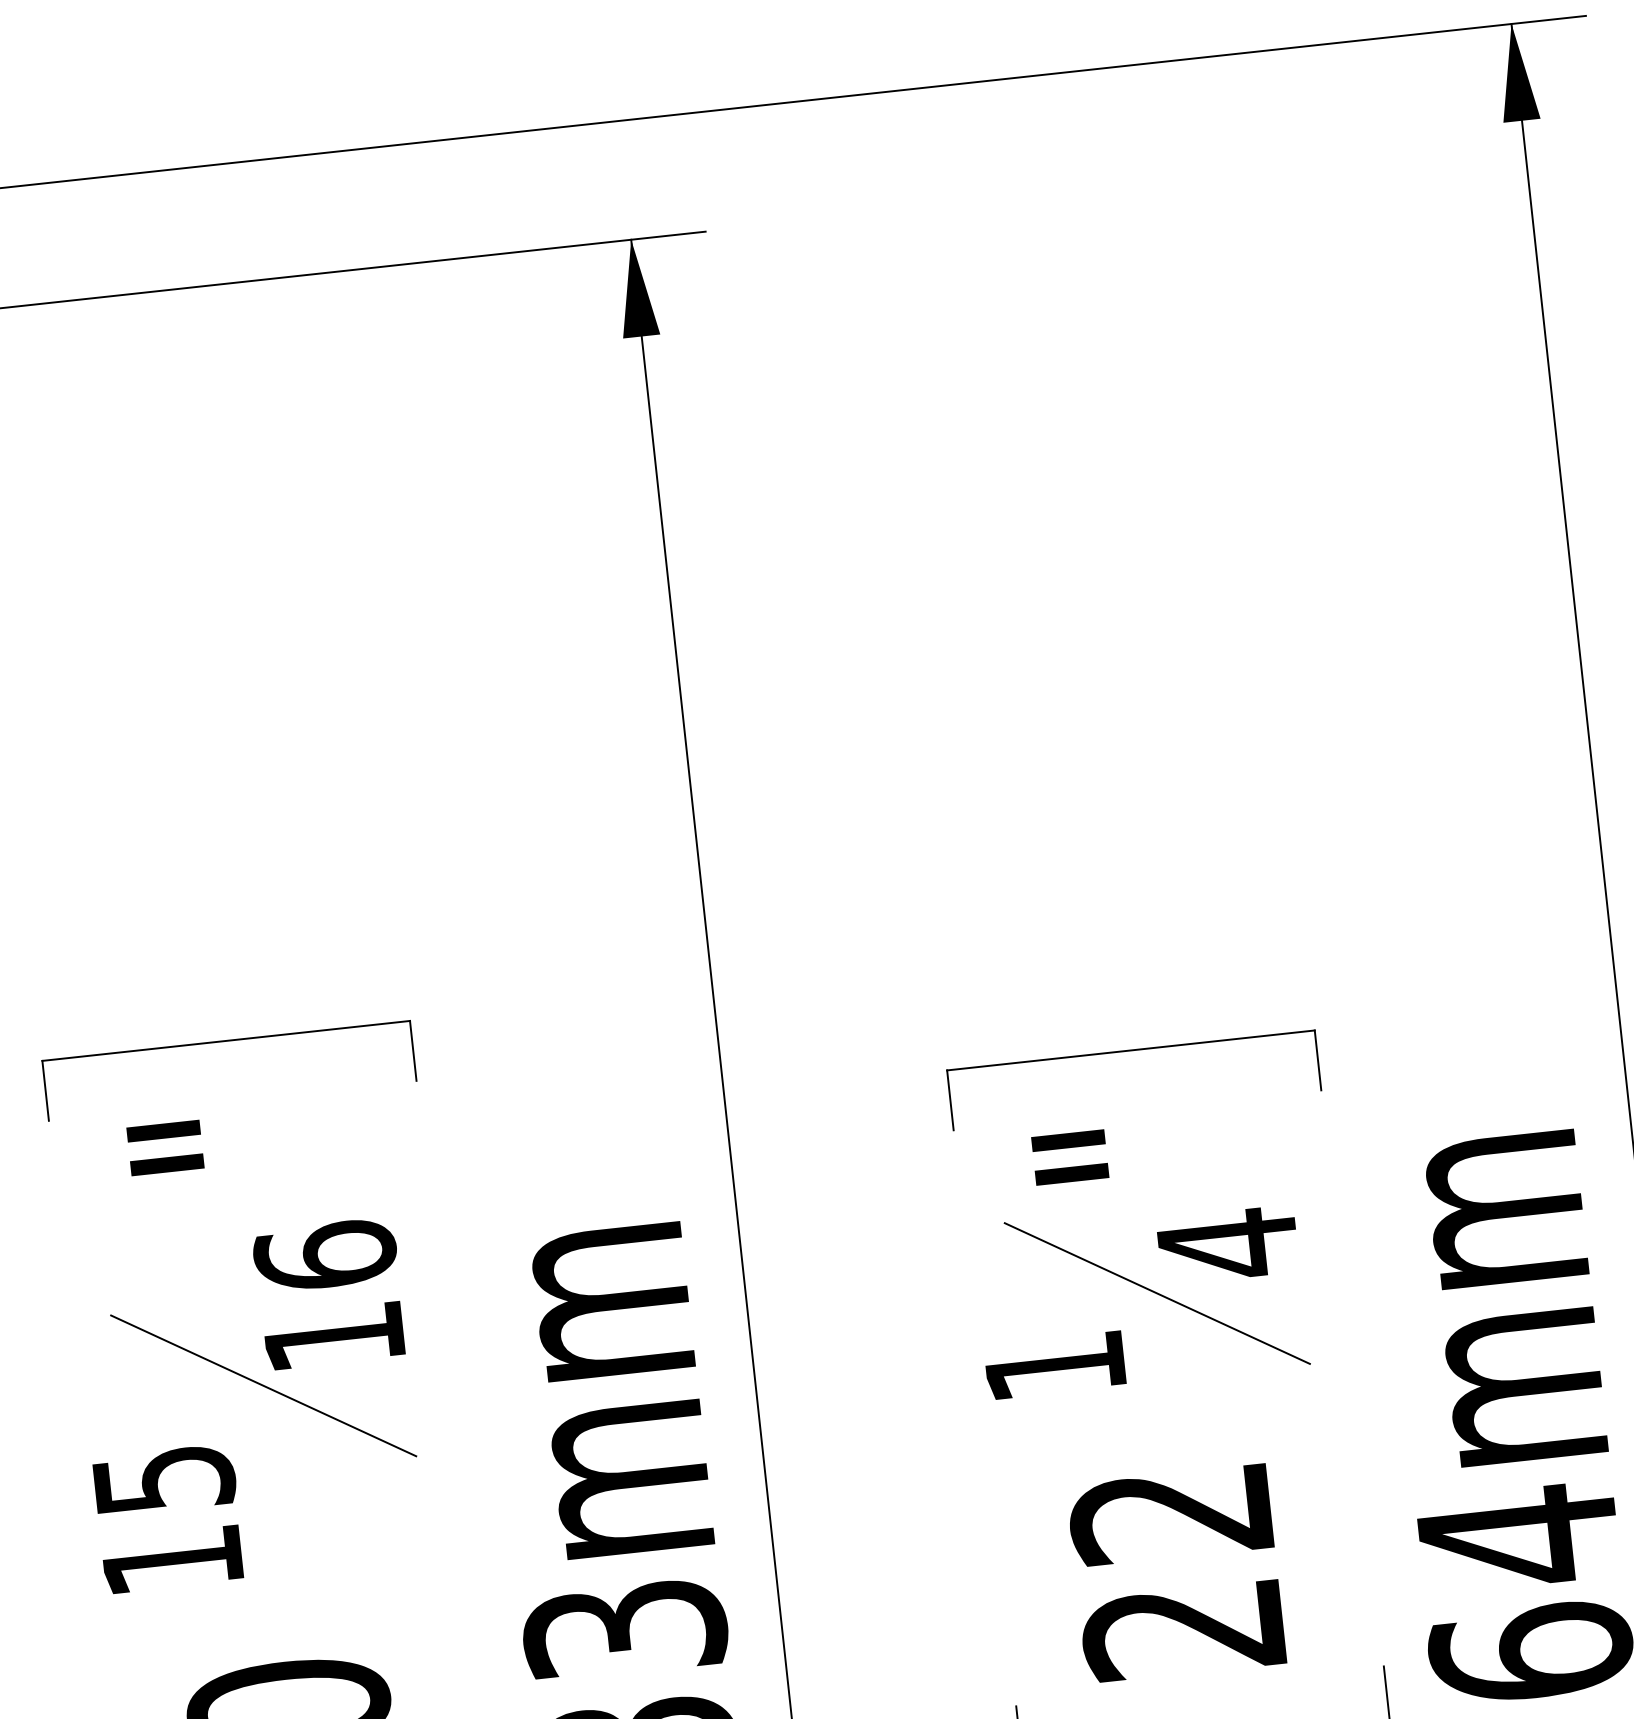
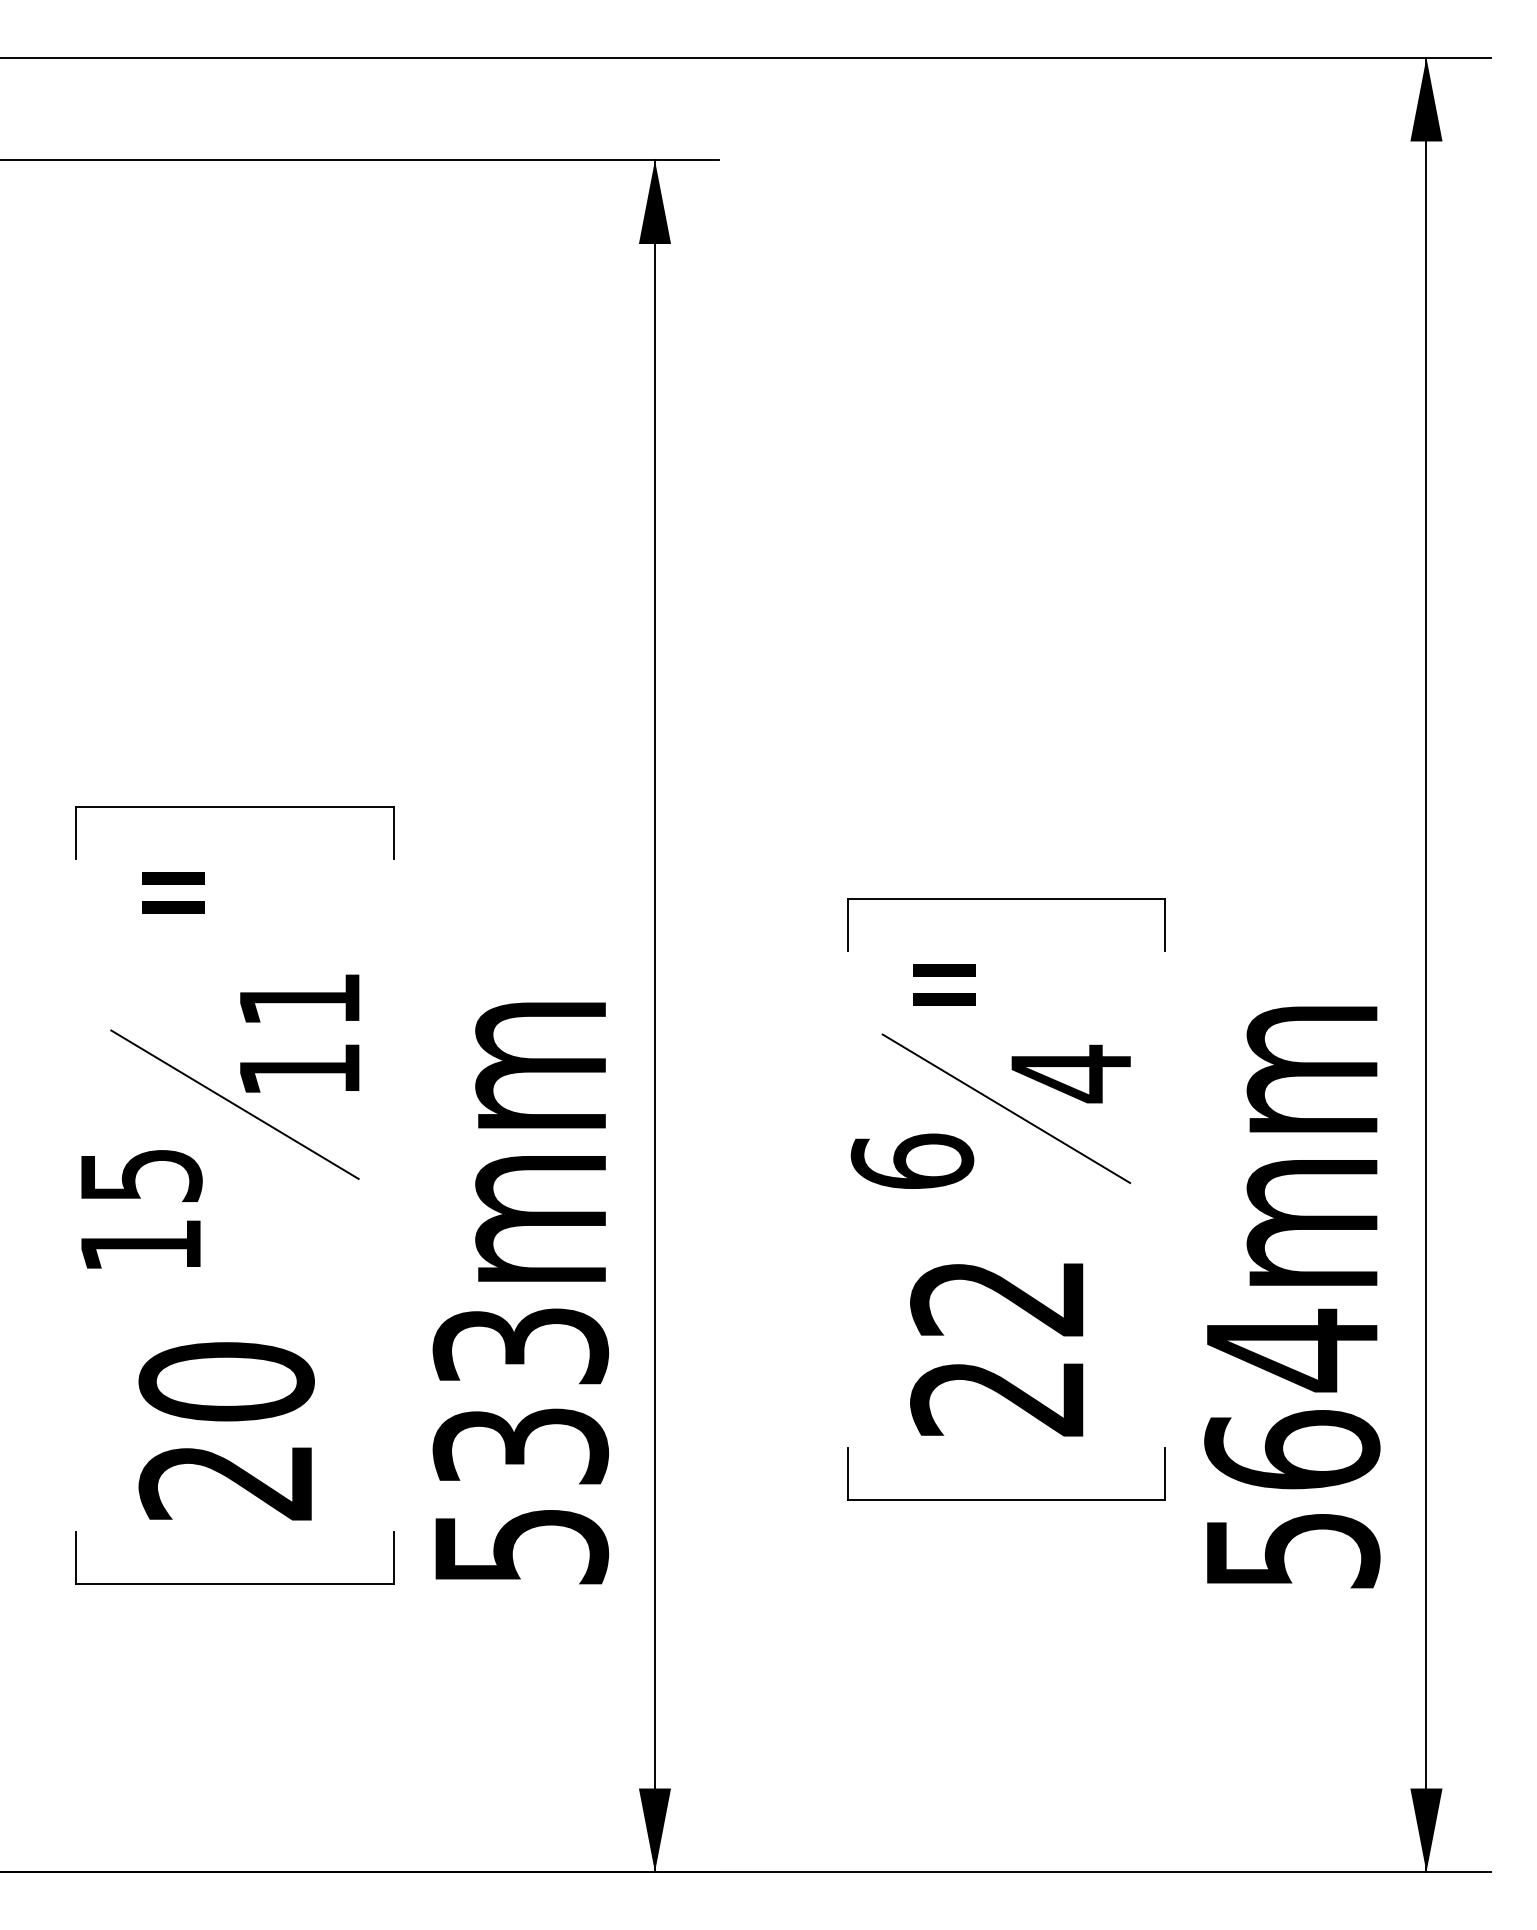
text: (325, 1254) -> (299, 998), 16 -> 11
text: (1055, 1365) -> (912, 1160), 1 -> 6

